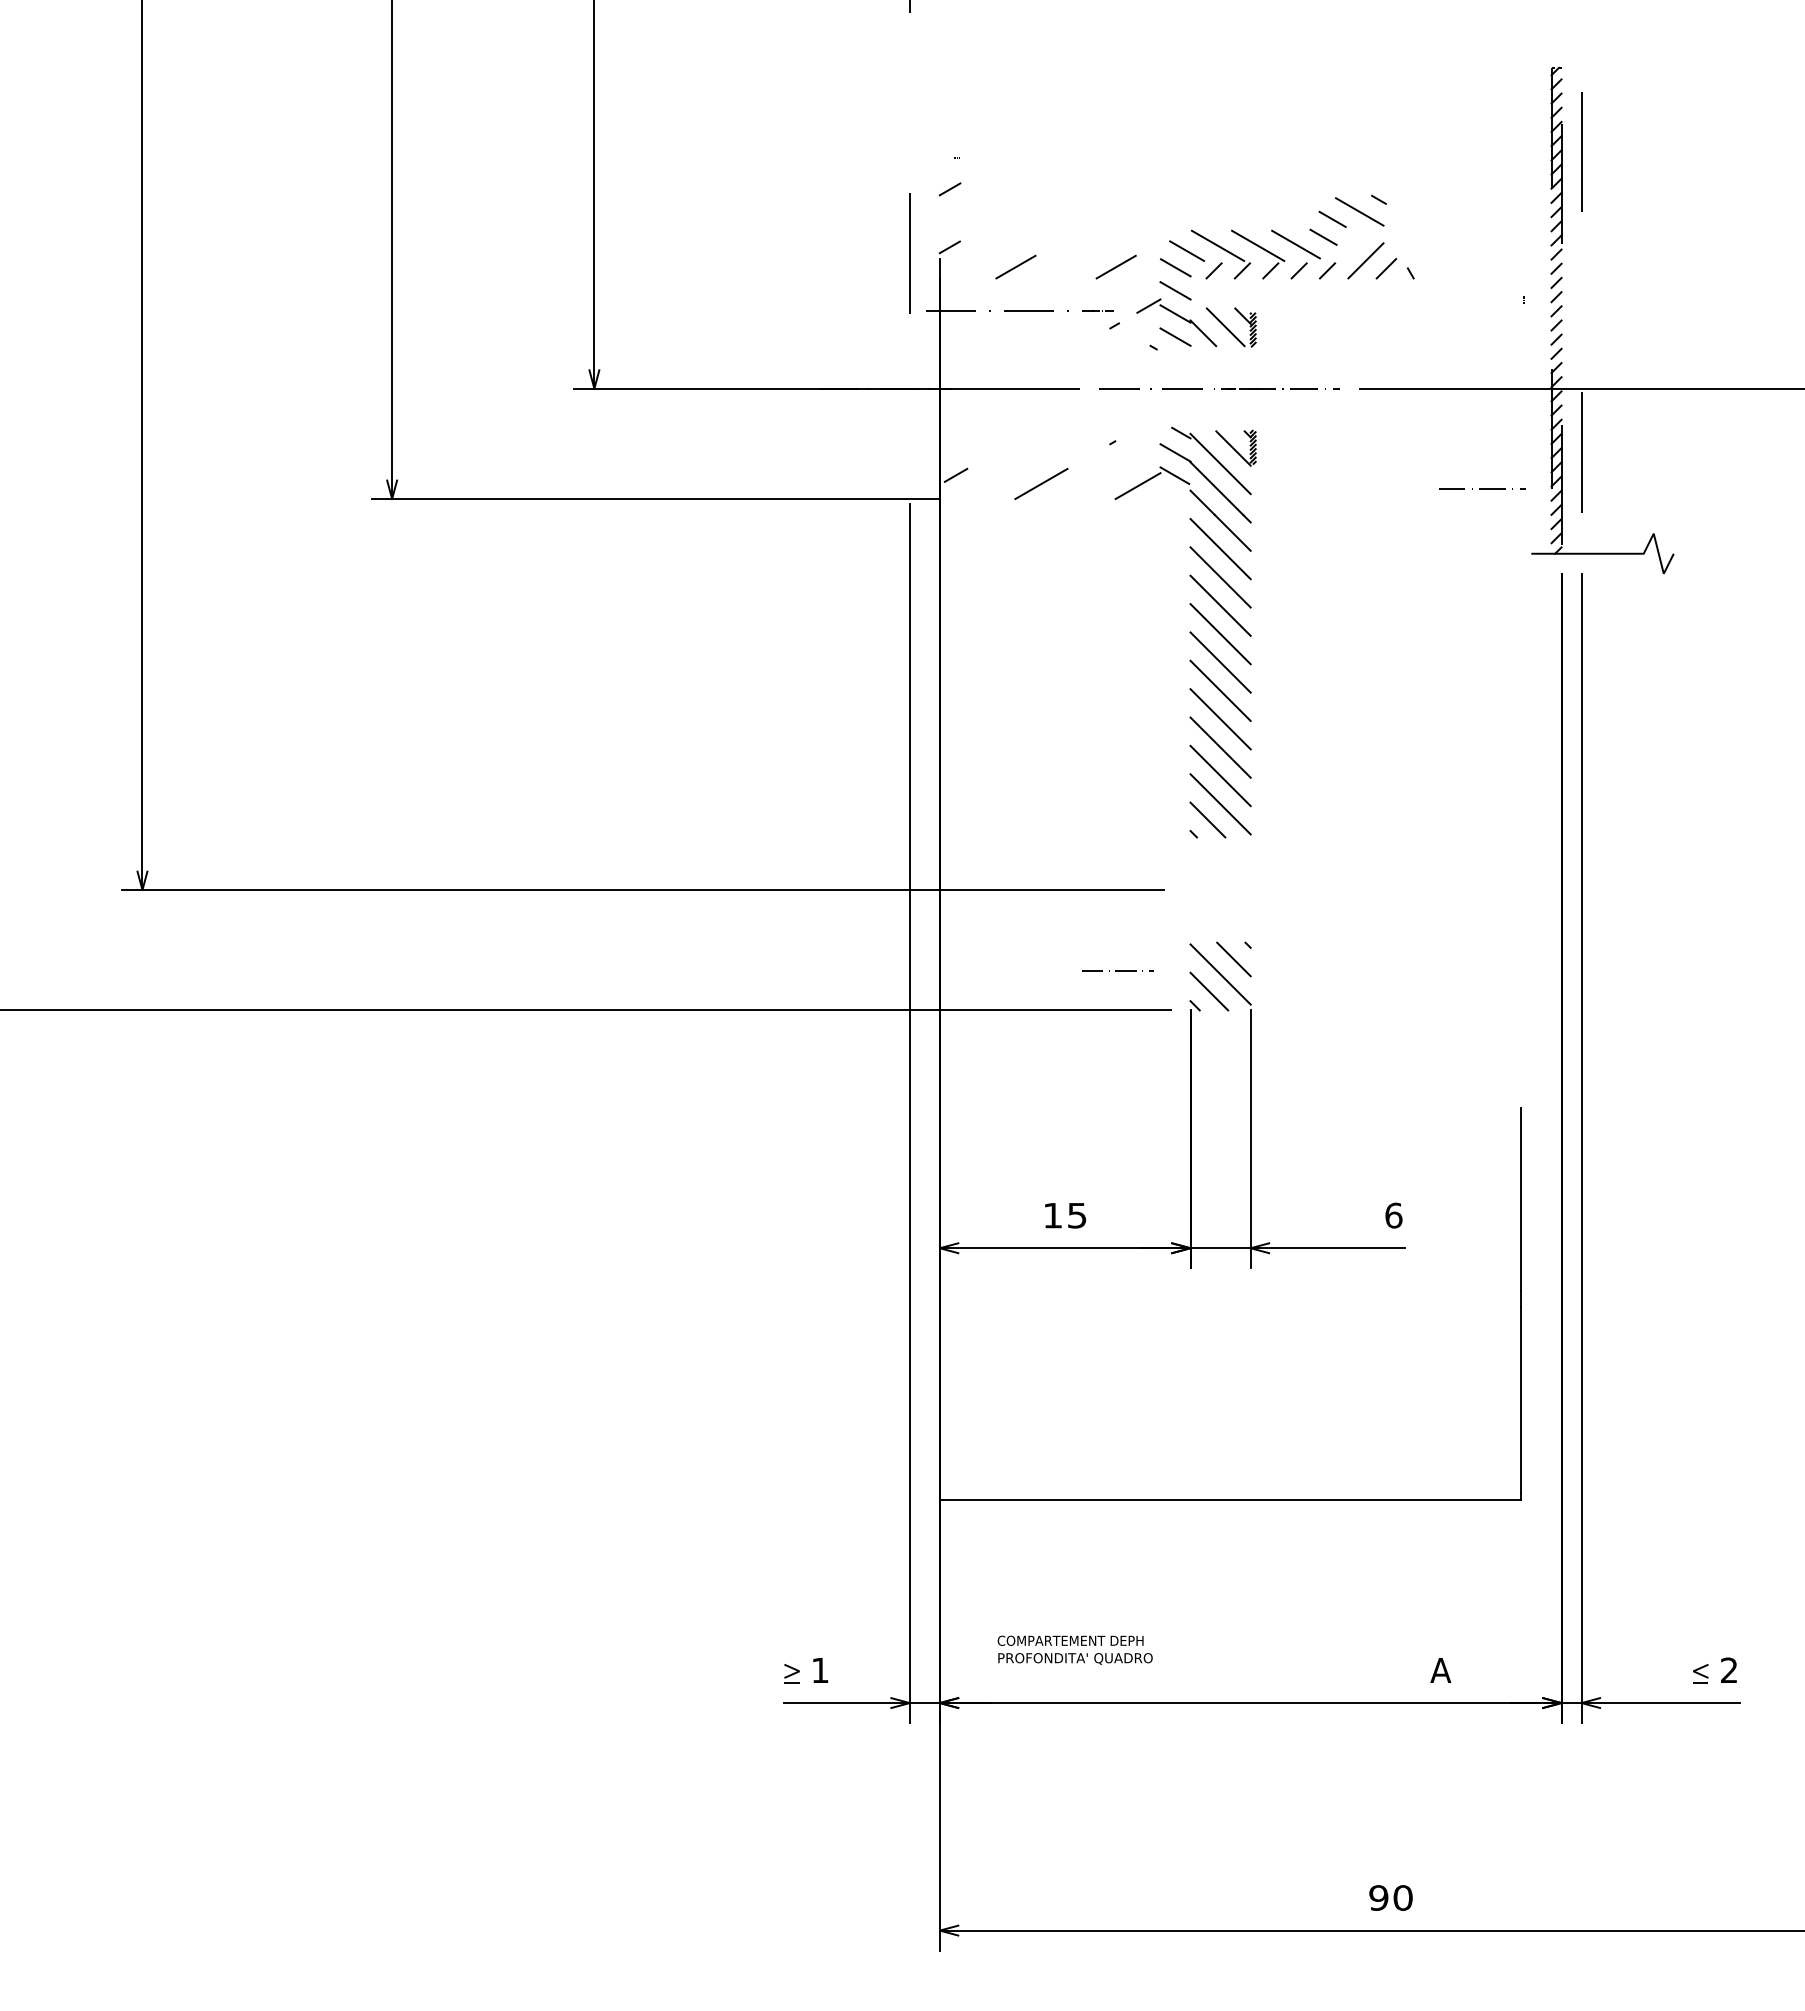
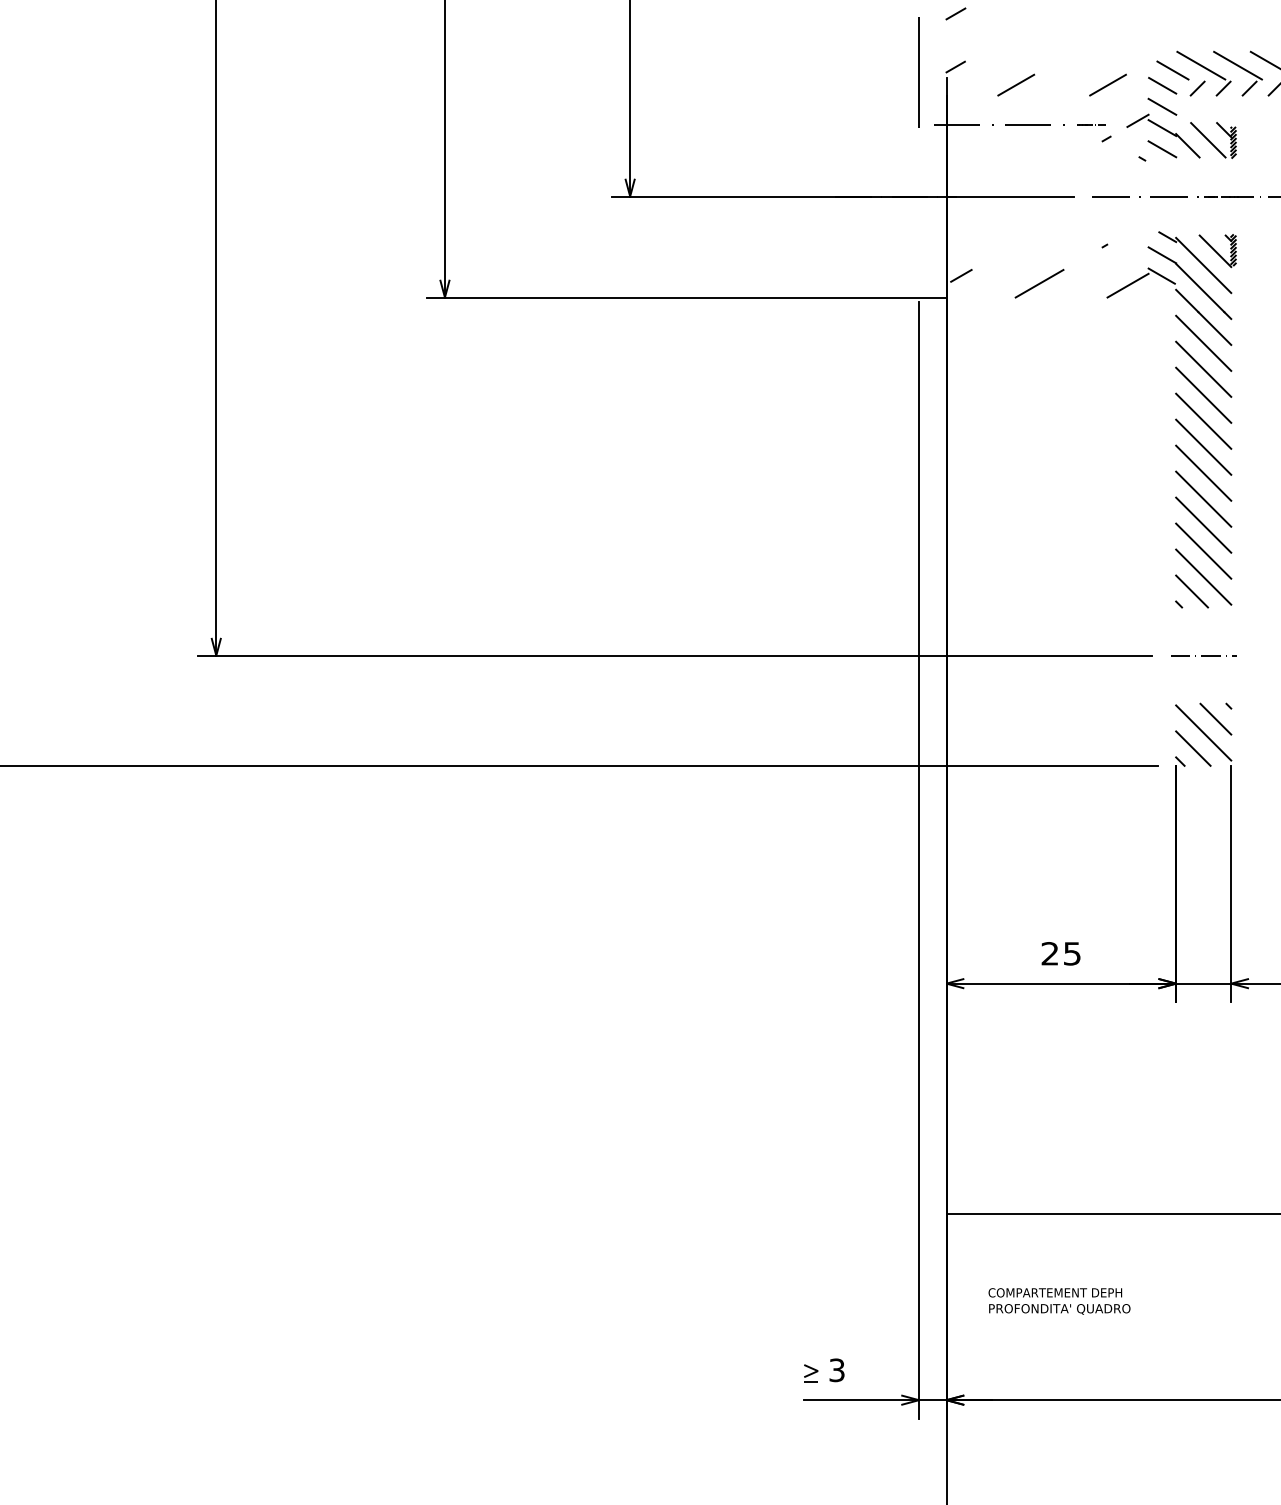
line: (1117, 970) -> (1203, 655), moved
text: (1052, 1215) -> (1049, 953), 15 -> 25
text: (1074, 1649) -> (1058, 1300), moved
text: (820, 1670) -> (837, 1370), 1 -> 3

